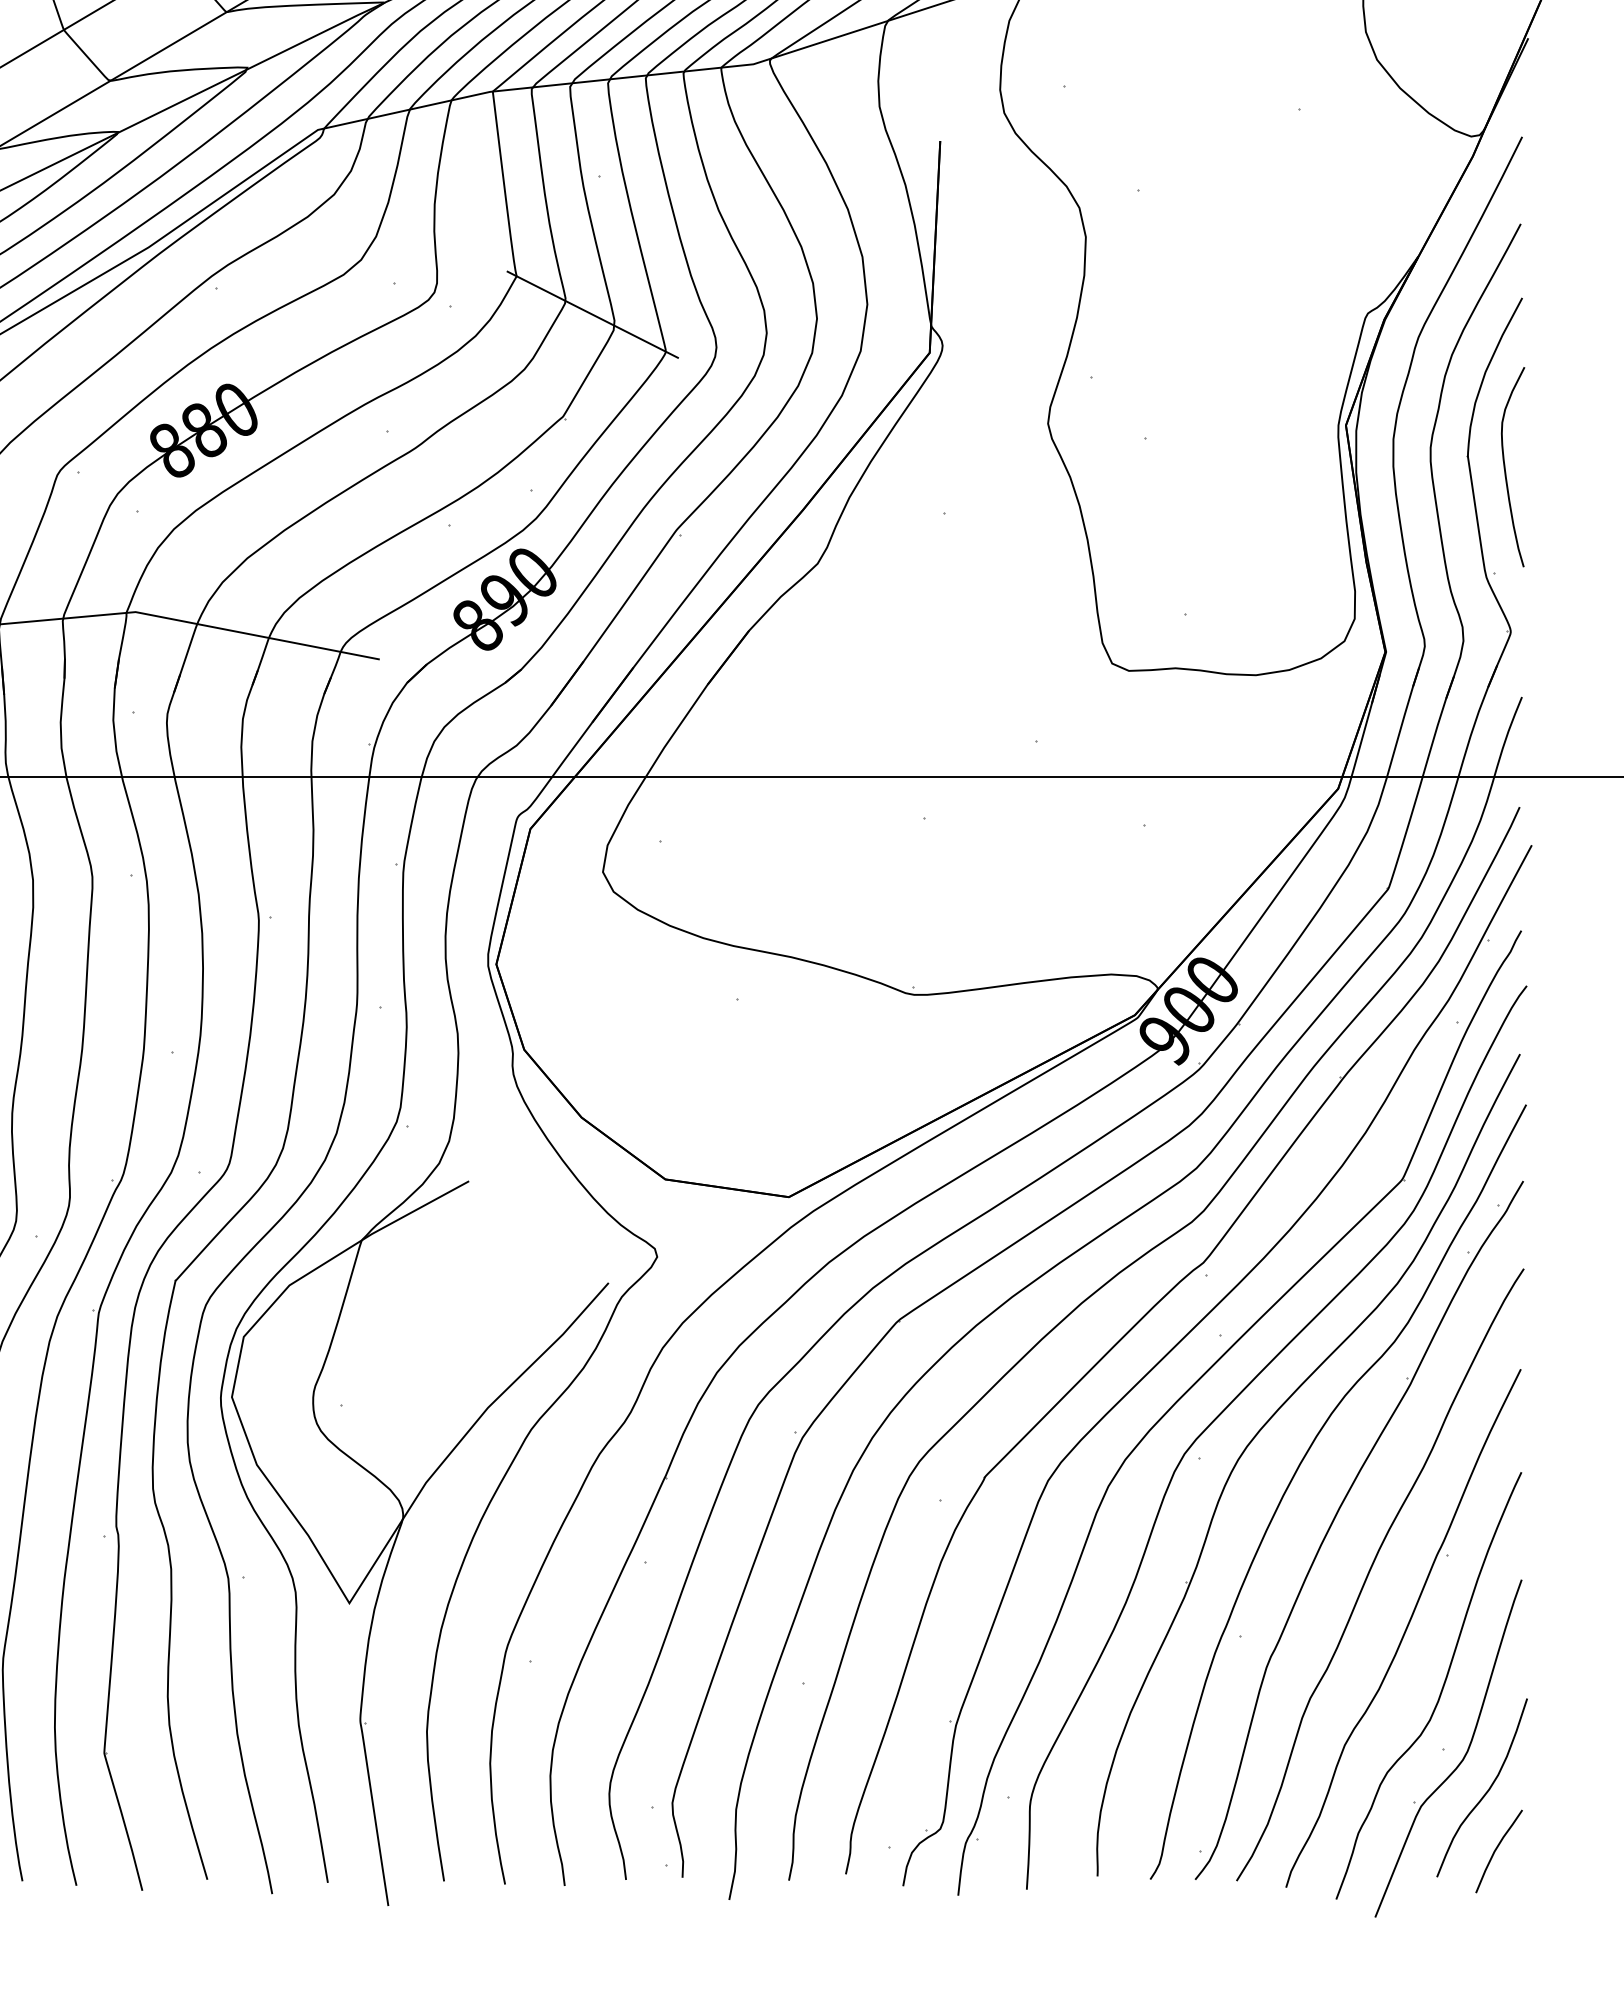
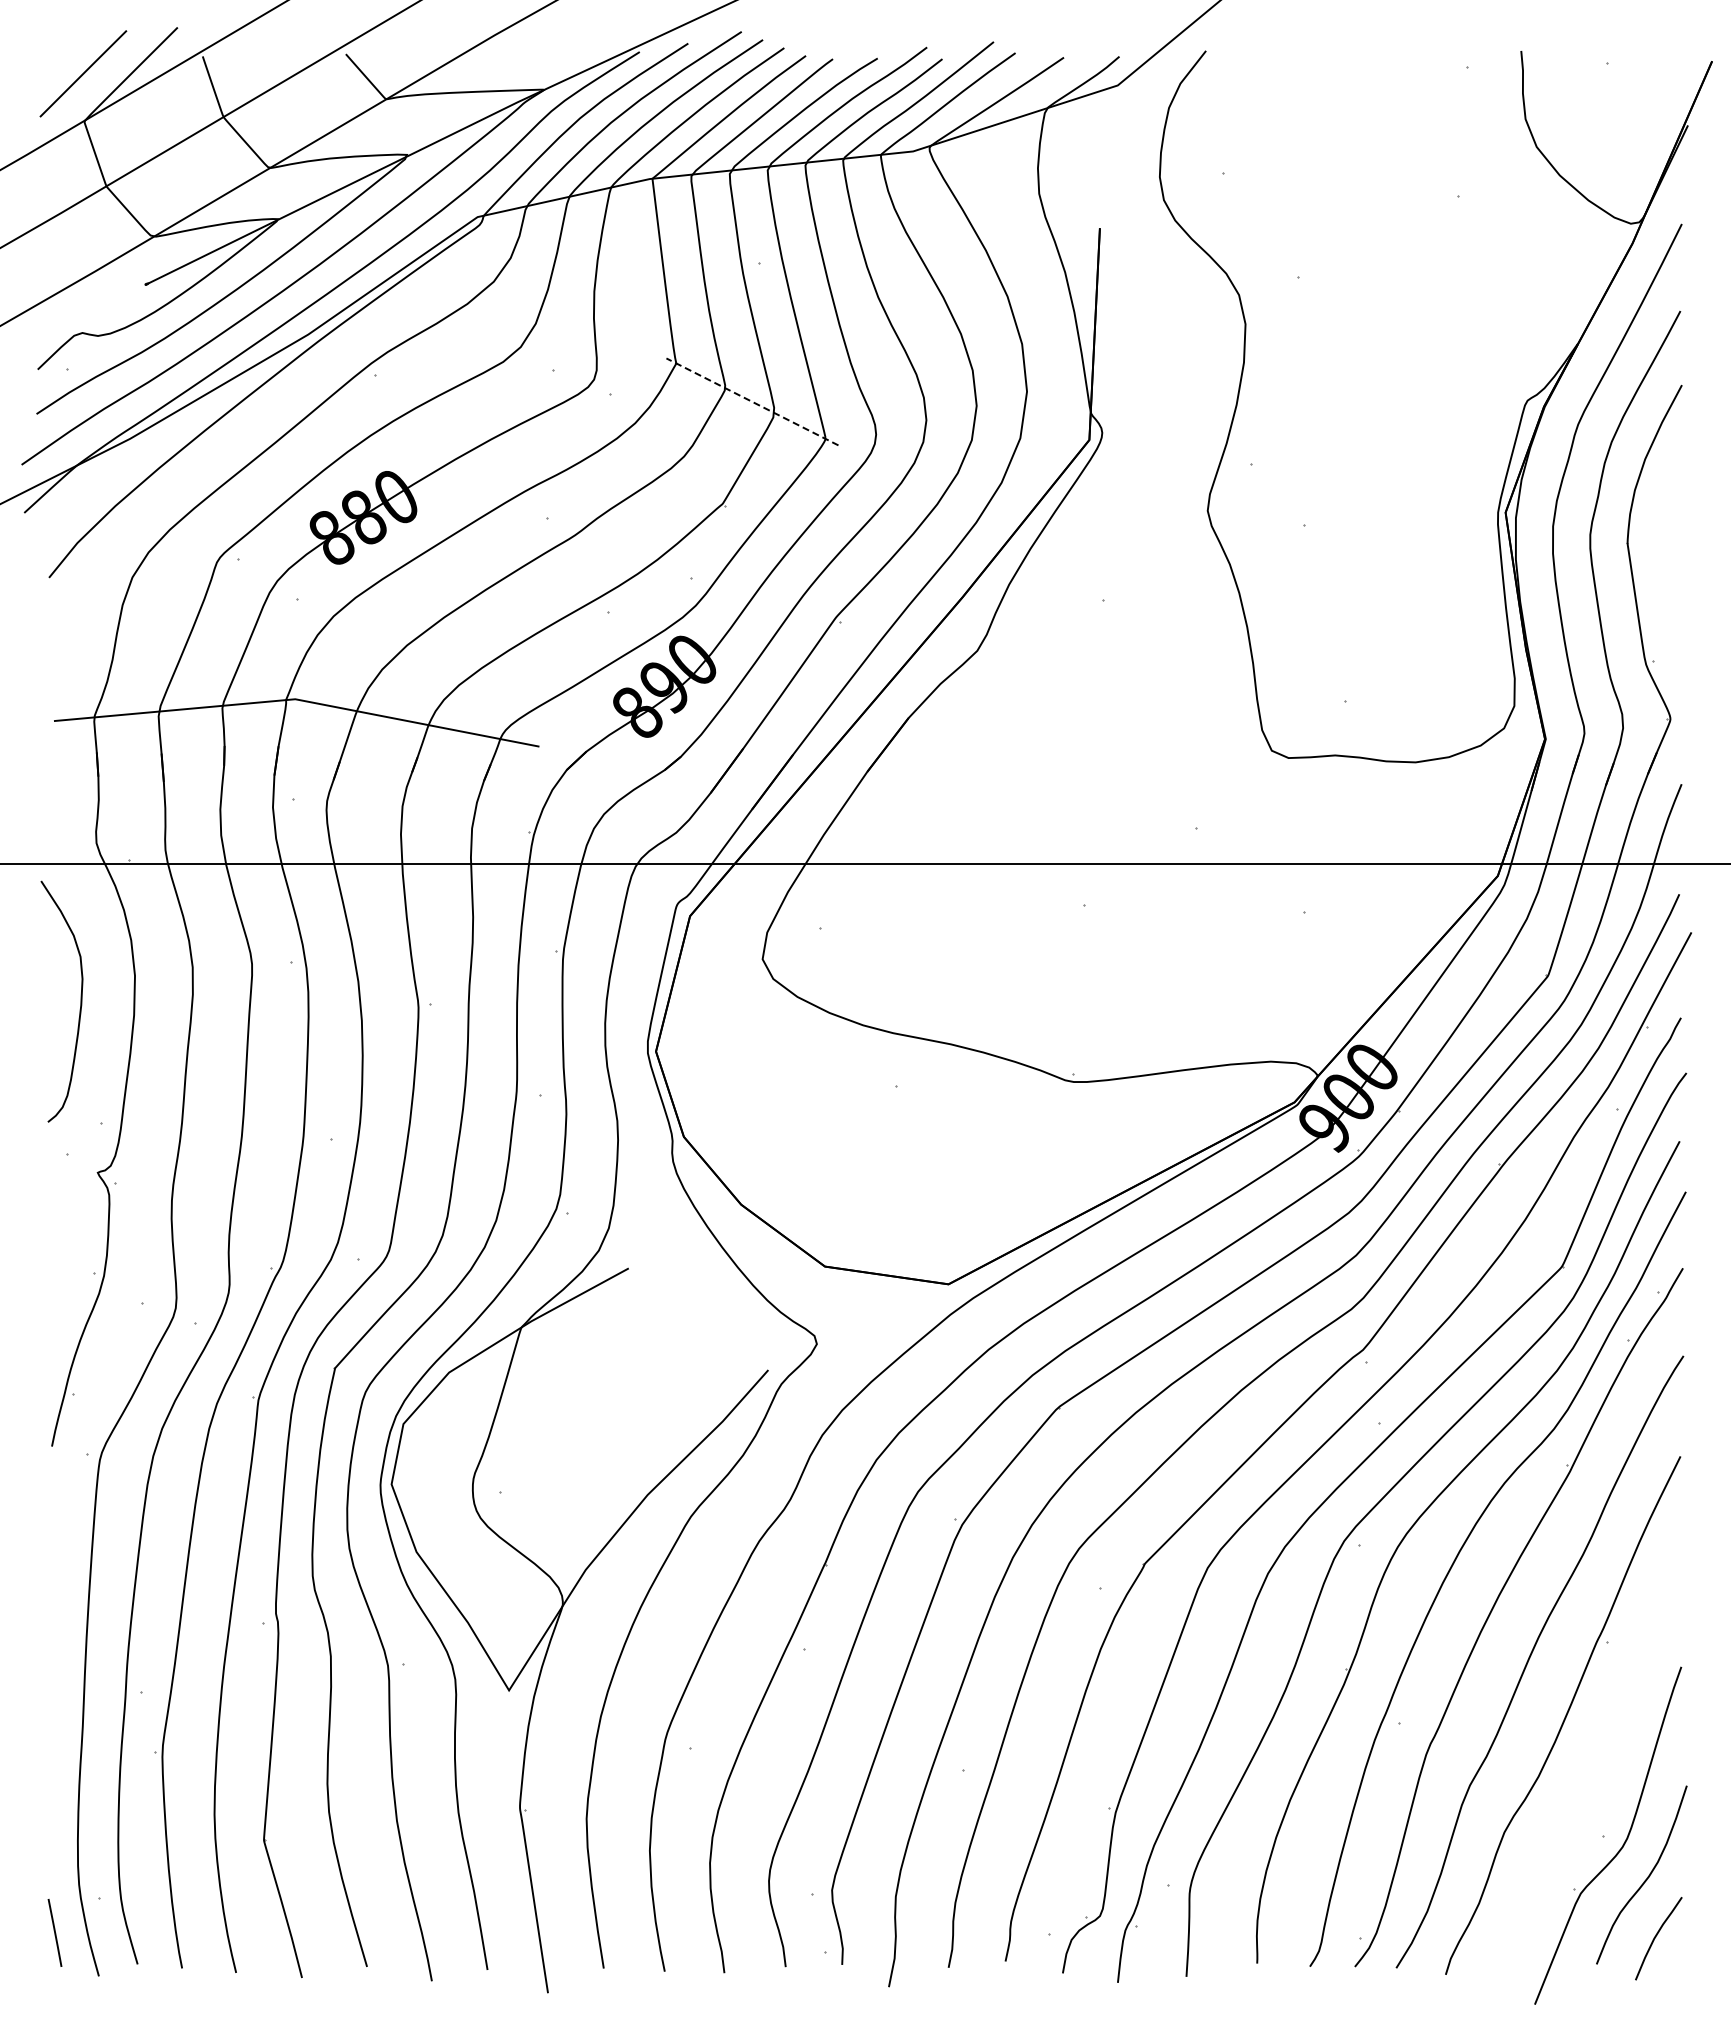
line: (592, 314) -> (752, 401), solid -> dashed
curve: (1505, 467) -> (1665, 554), removed
curve: (1440, 1690) -> (1600, 1777), removed

